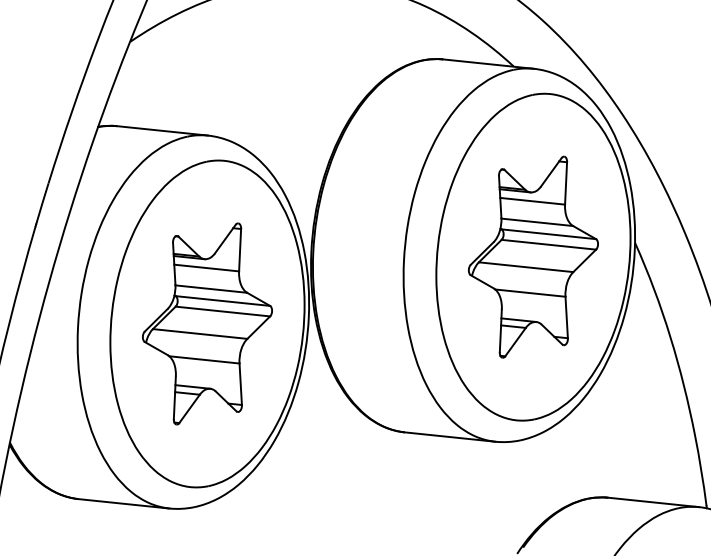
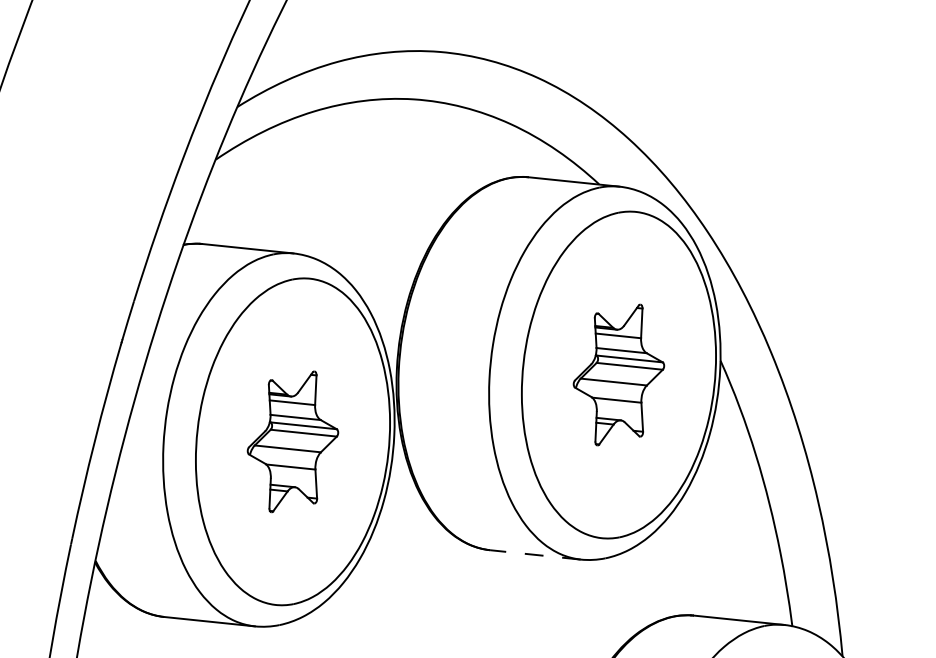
part: (533, 256) -> (618, 374), size x0.7
part: (207, 323) -> (292, 441), size x0.7
line: (450, 436) -> (535, 554), solid -> dashed

